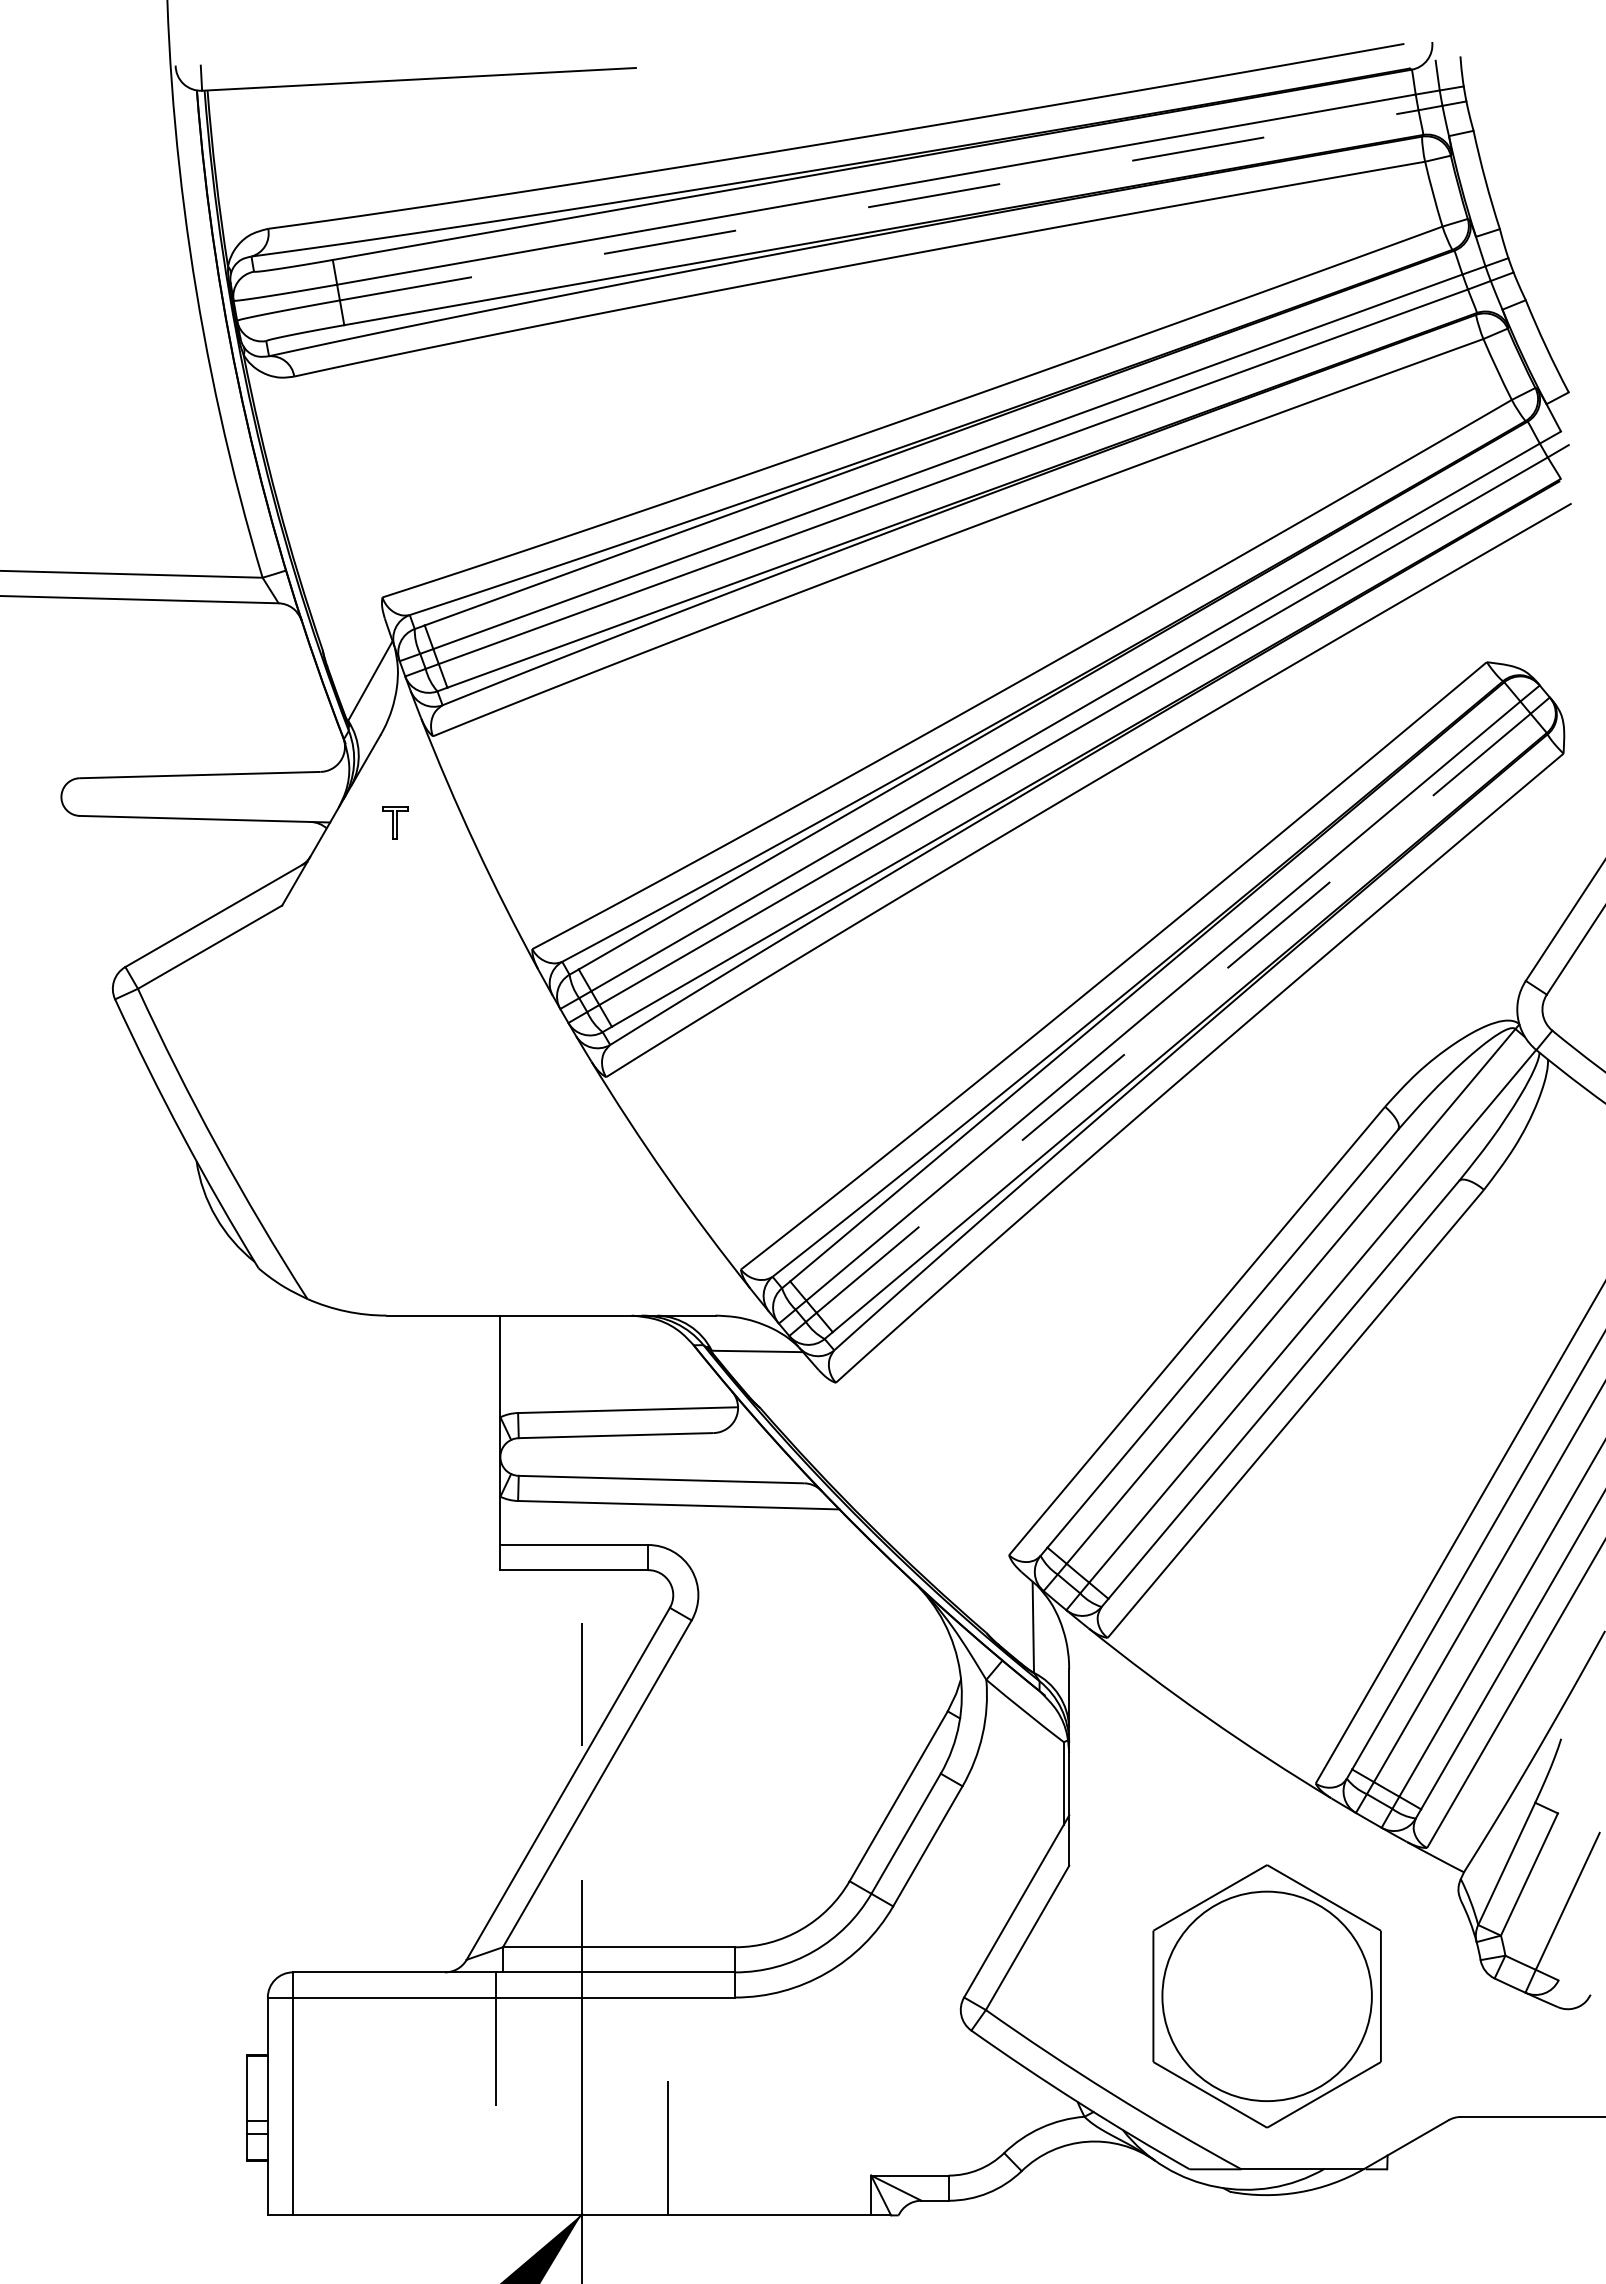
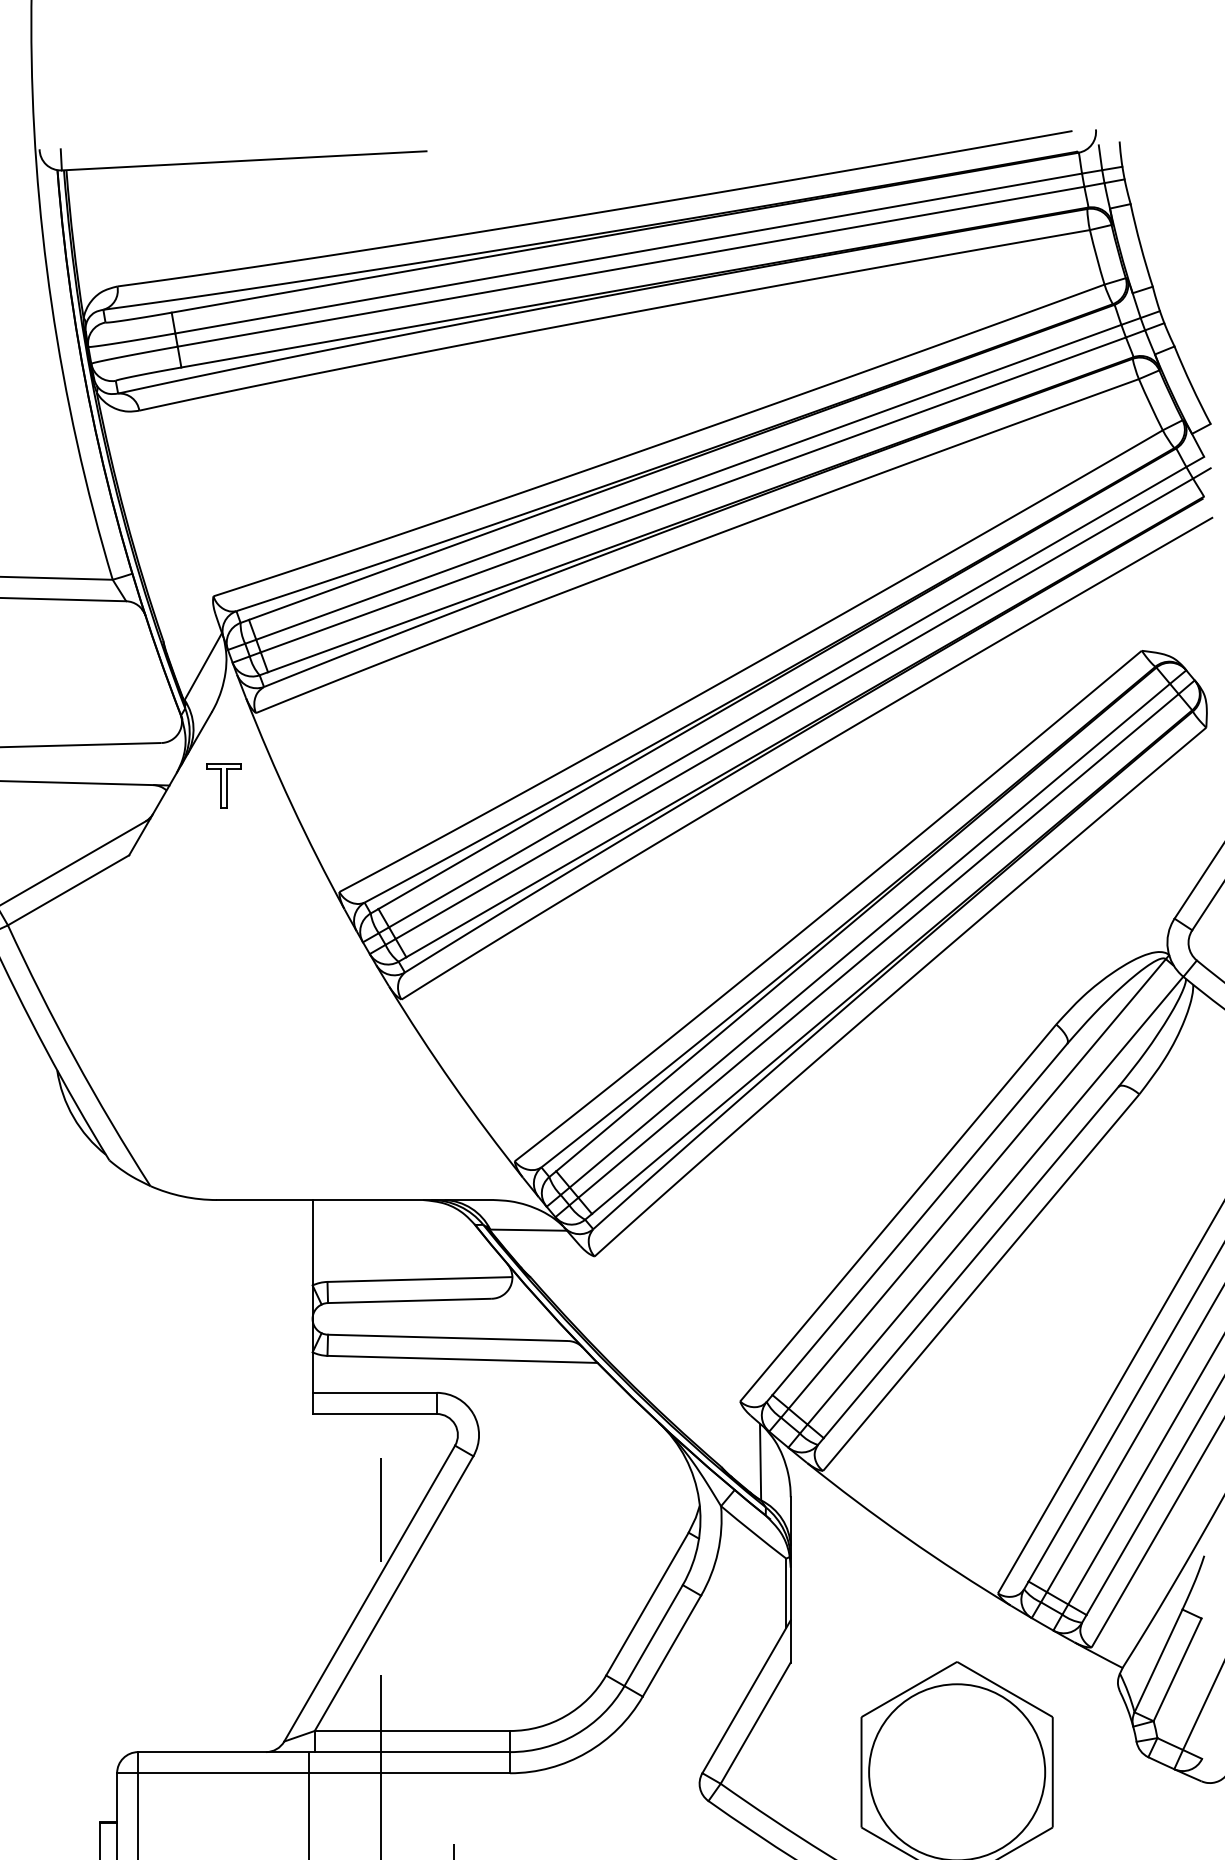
line: (879, 205) -> (631, 266), dashed -> solid
part: (395, 822) -> (224, 785), size x1.67
line: (1174, 1013) -> (879, 946), dashed -> solid

